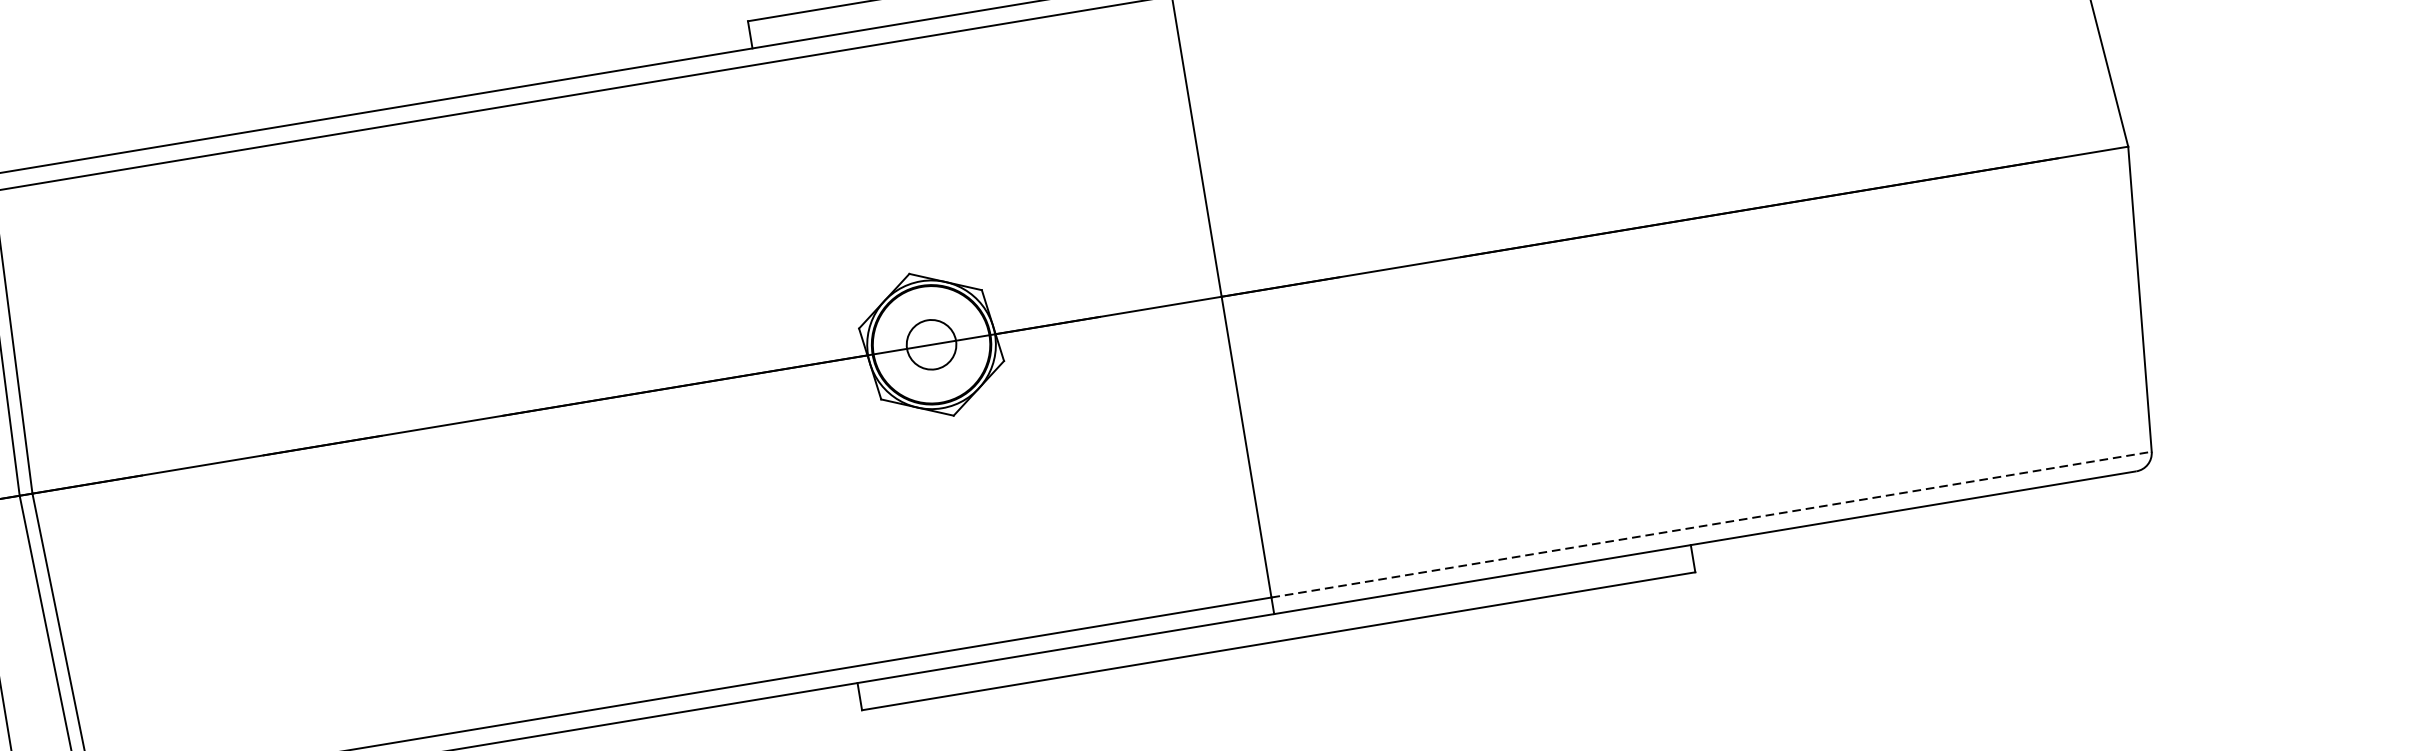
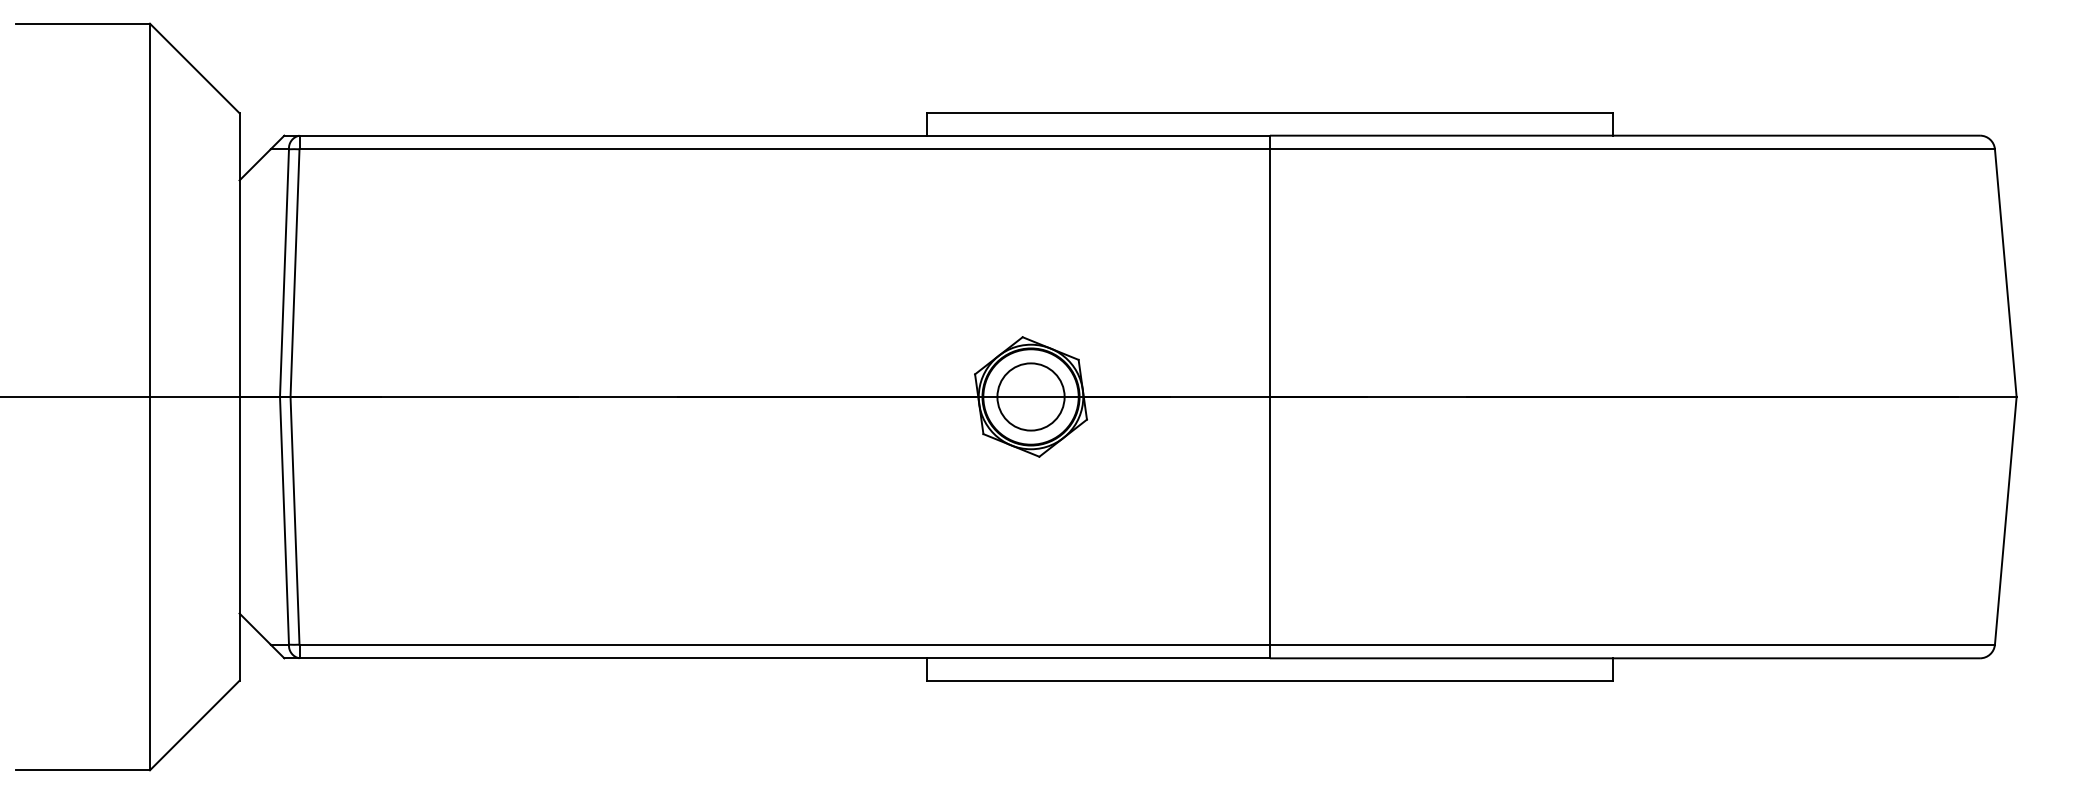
circle: (930, 344) -> (1030, 396), size x1.67
line: (1711, 524) -> (1632, 644), dashed -> solid

